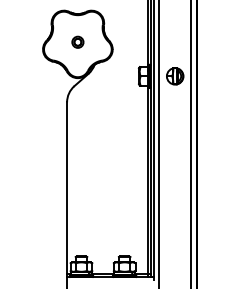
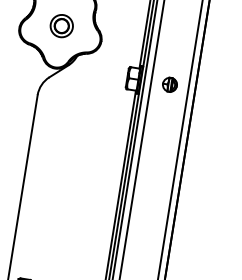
part: (77, 42) -> (61, 26), size x1.67
part: (174, 76) -> (169, 84), size x0.71

